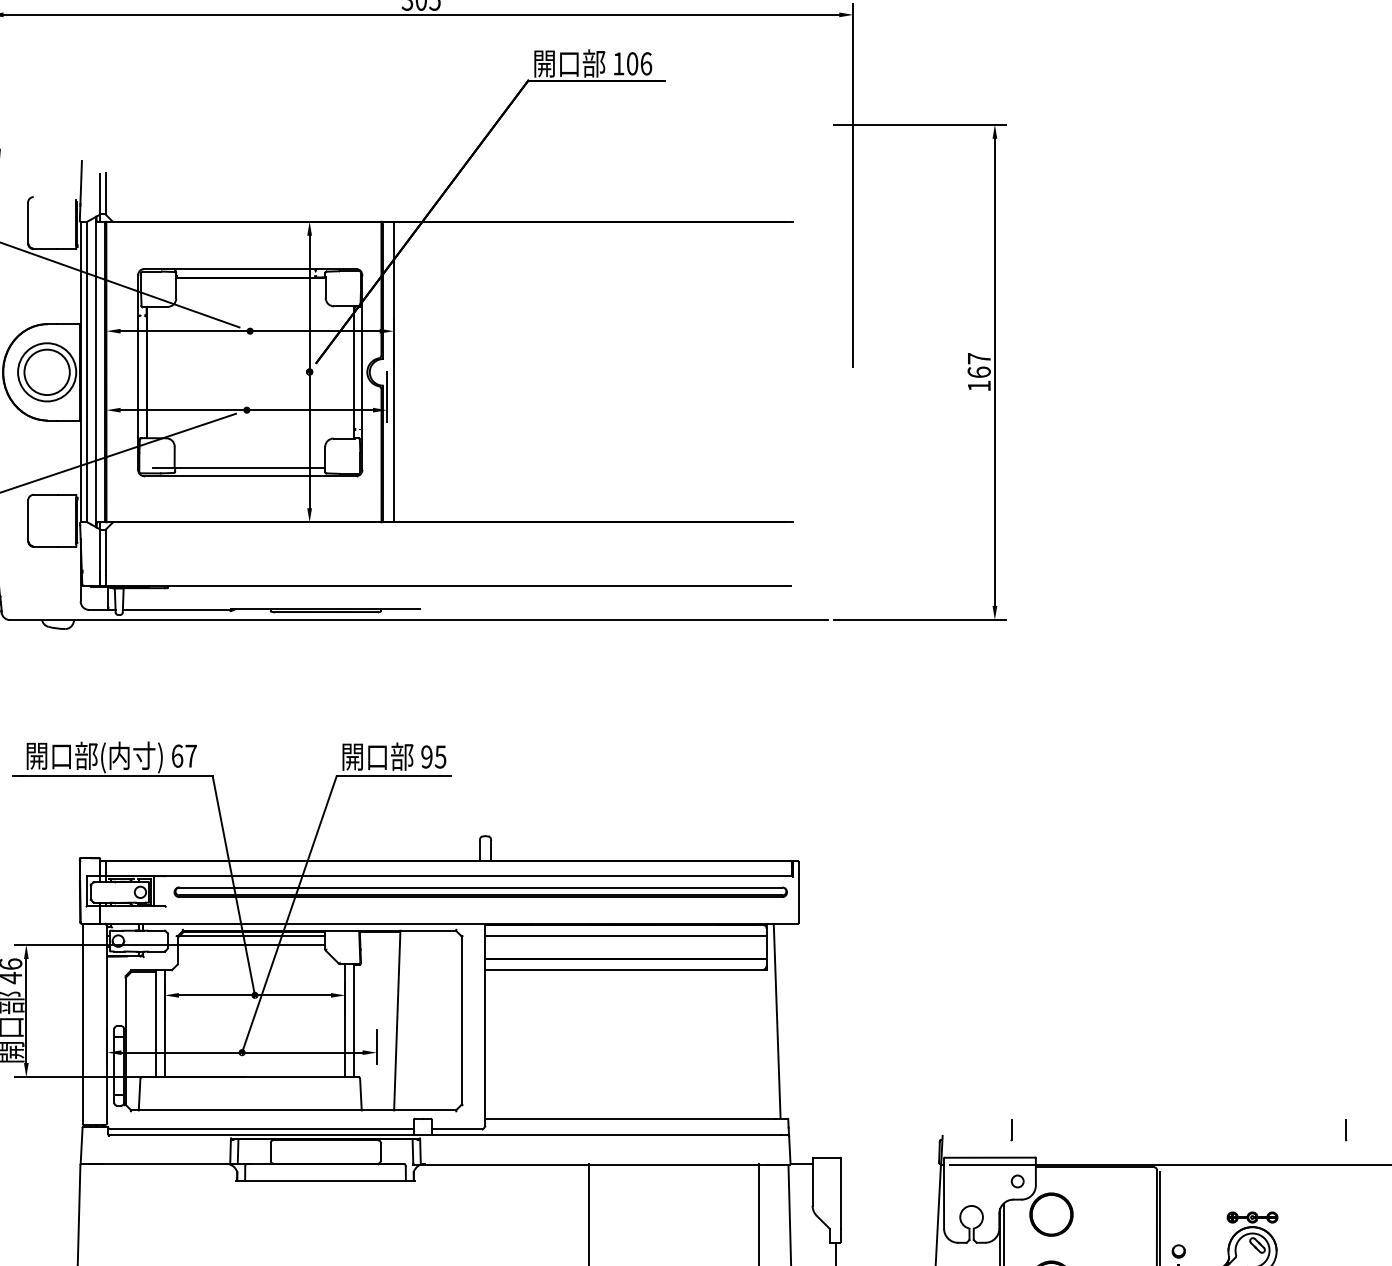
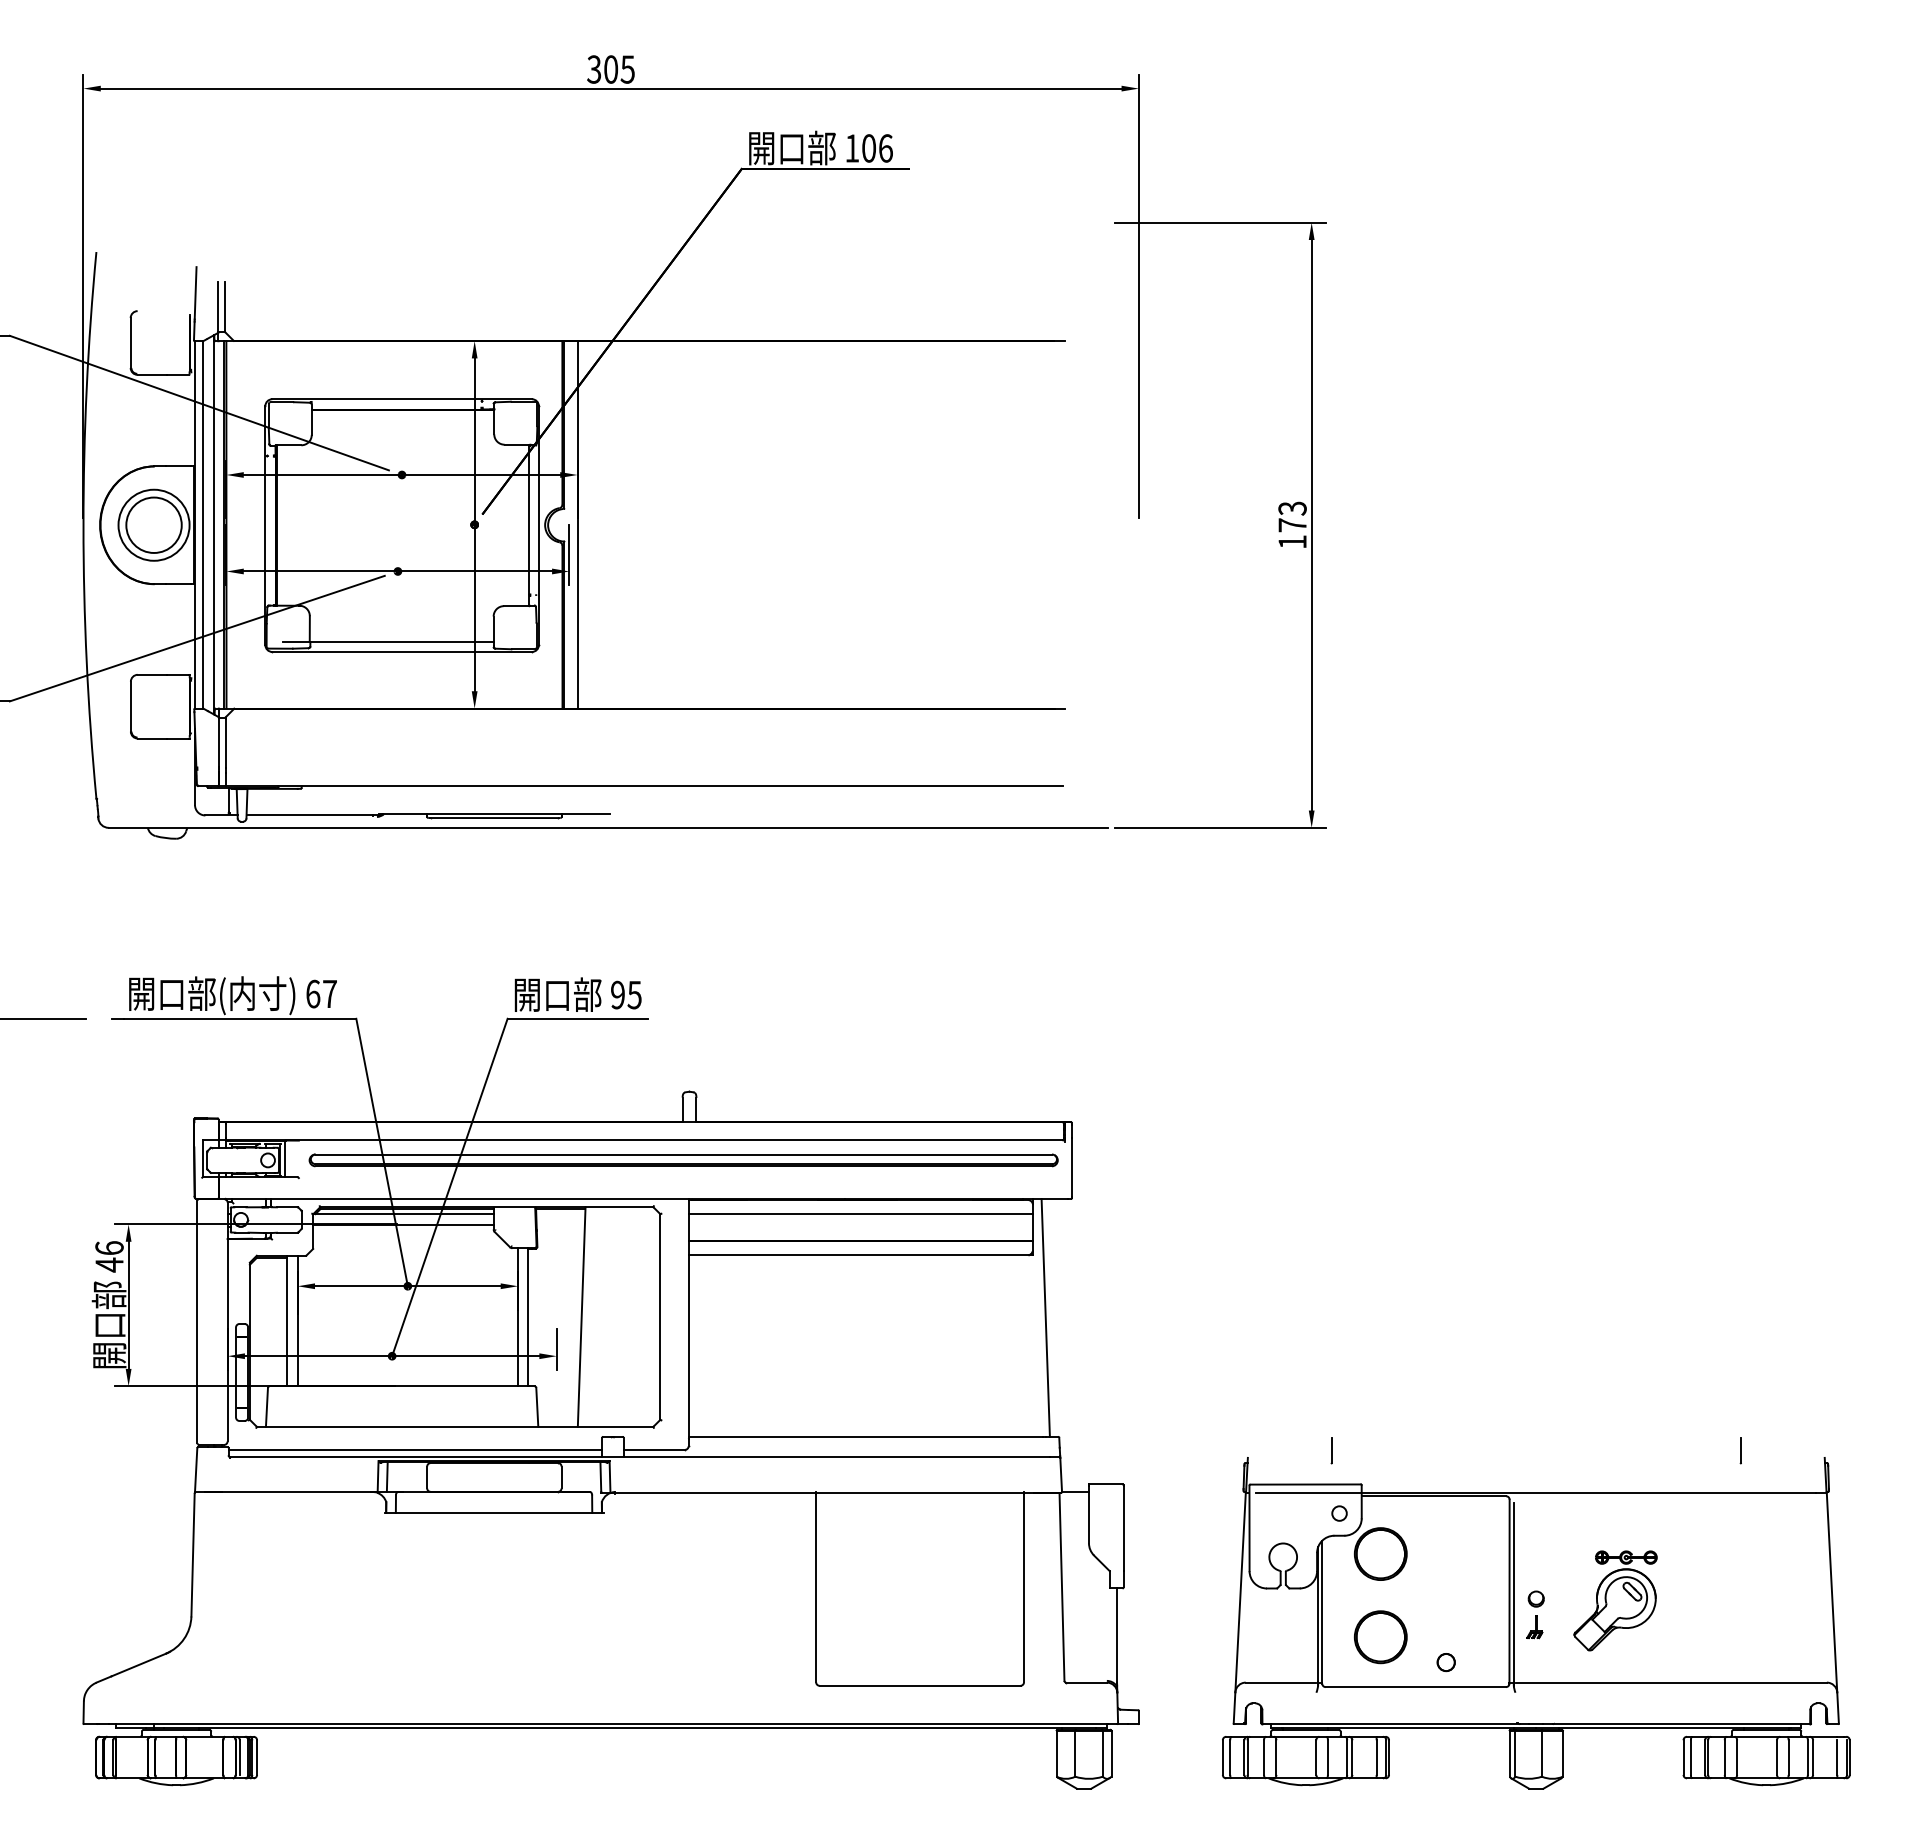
text: (979, 365) -> (1292, 516), 167 -> 173

